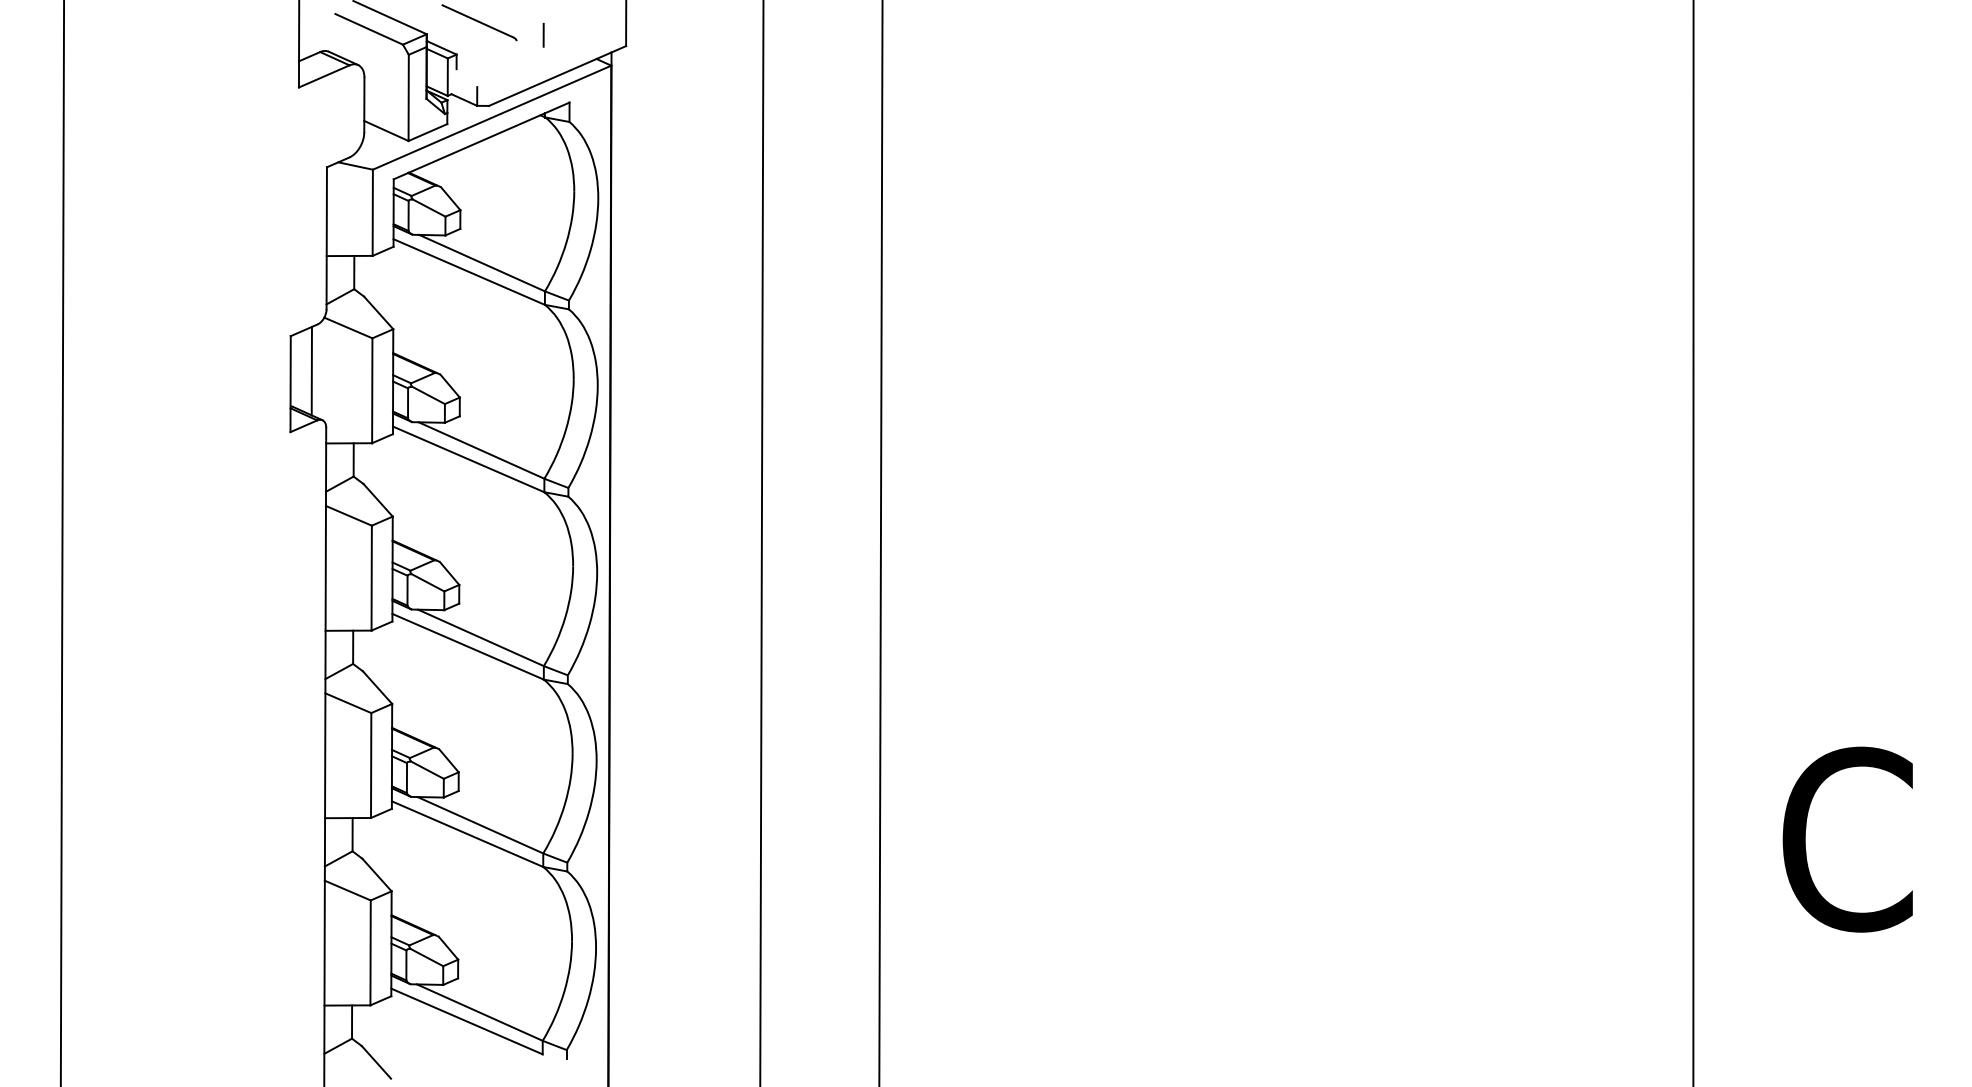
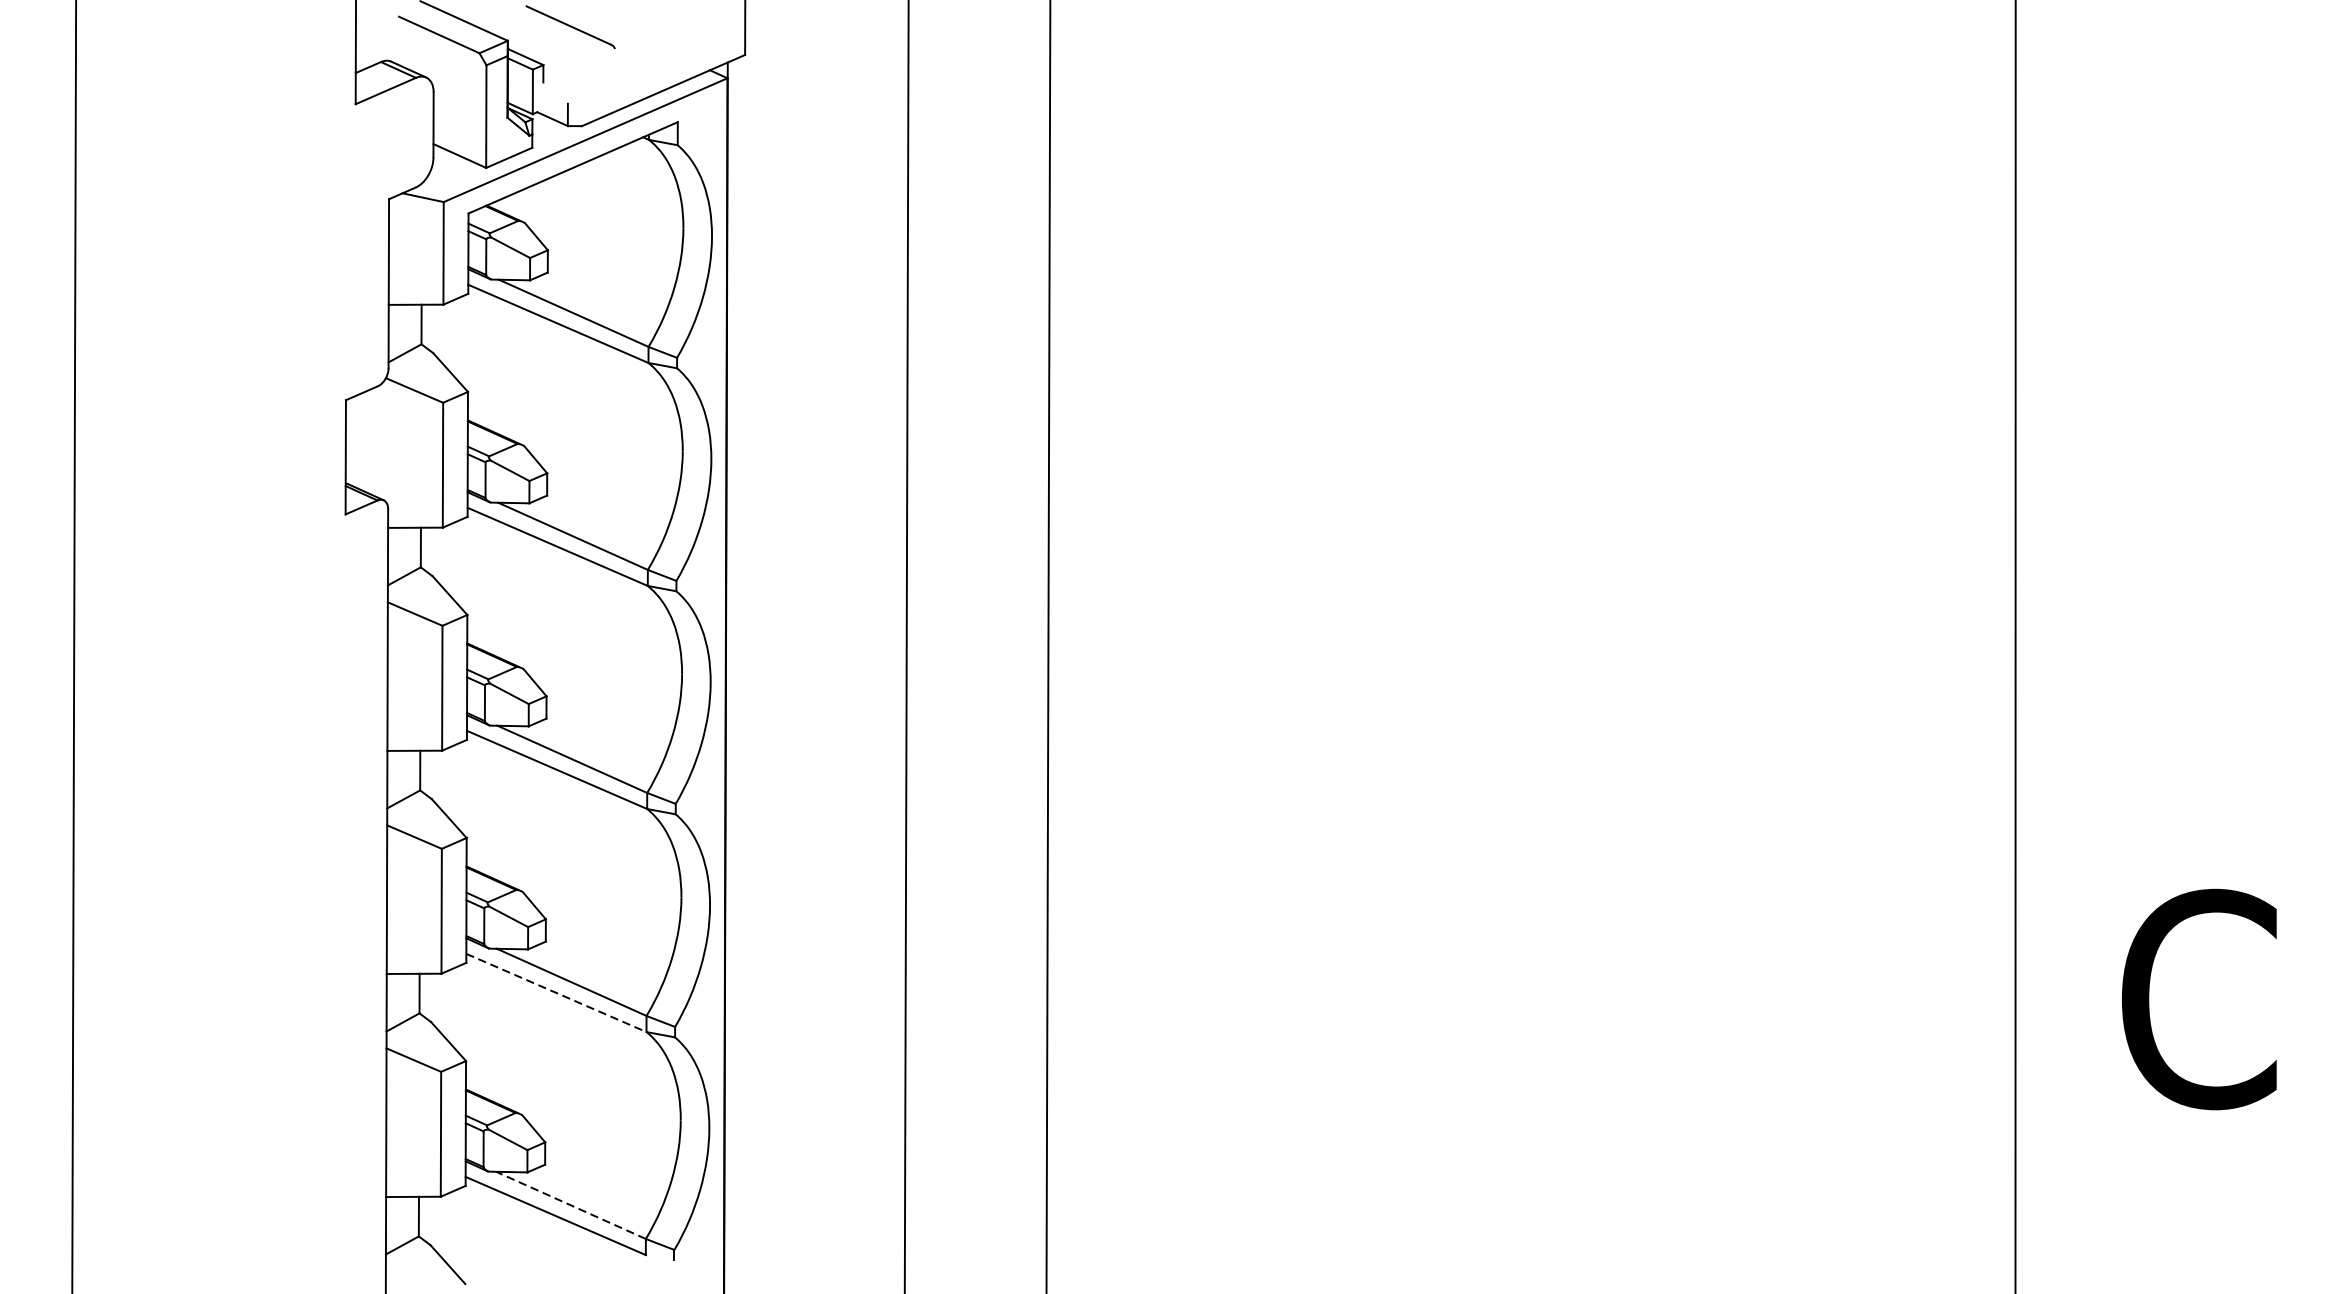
line: (543, 35) -> (646, 42), removed
line: (311, 370) -> (370, 441), removed
line: (468, 834) -> (557, 993), solid -> dashed
line: (479, 1012) -> (570, 1205), solid -> dashed

